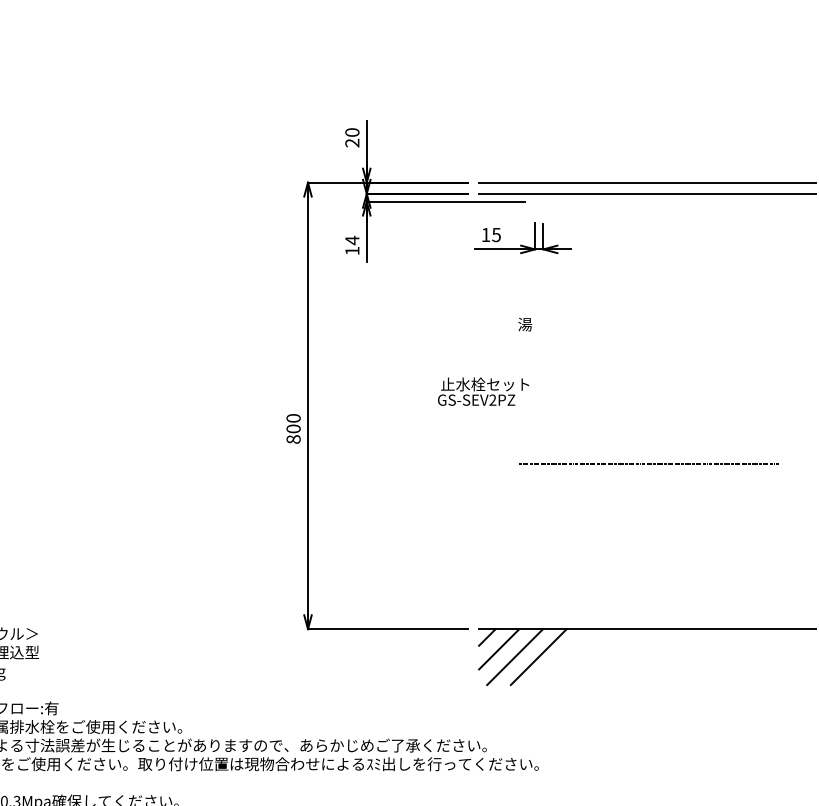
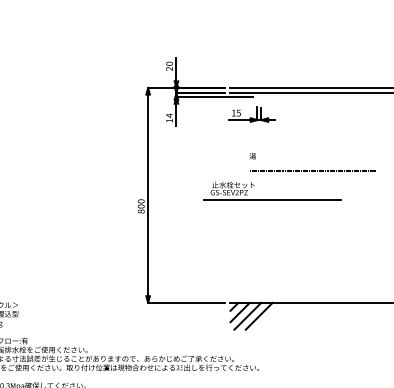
line: (566, 414) -> (272, 199), added
line: (649, 462) -> (312, 170), moved

